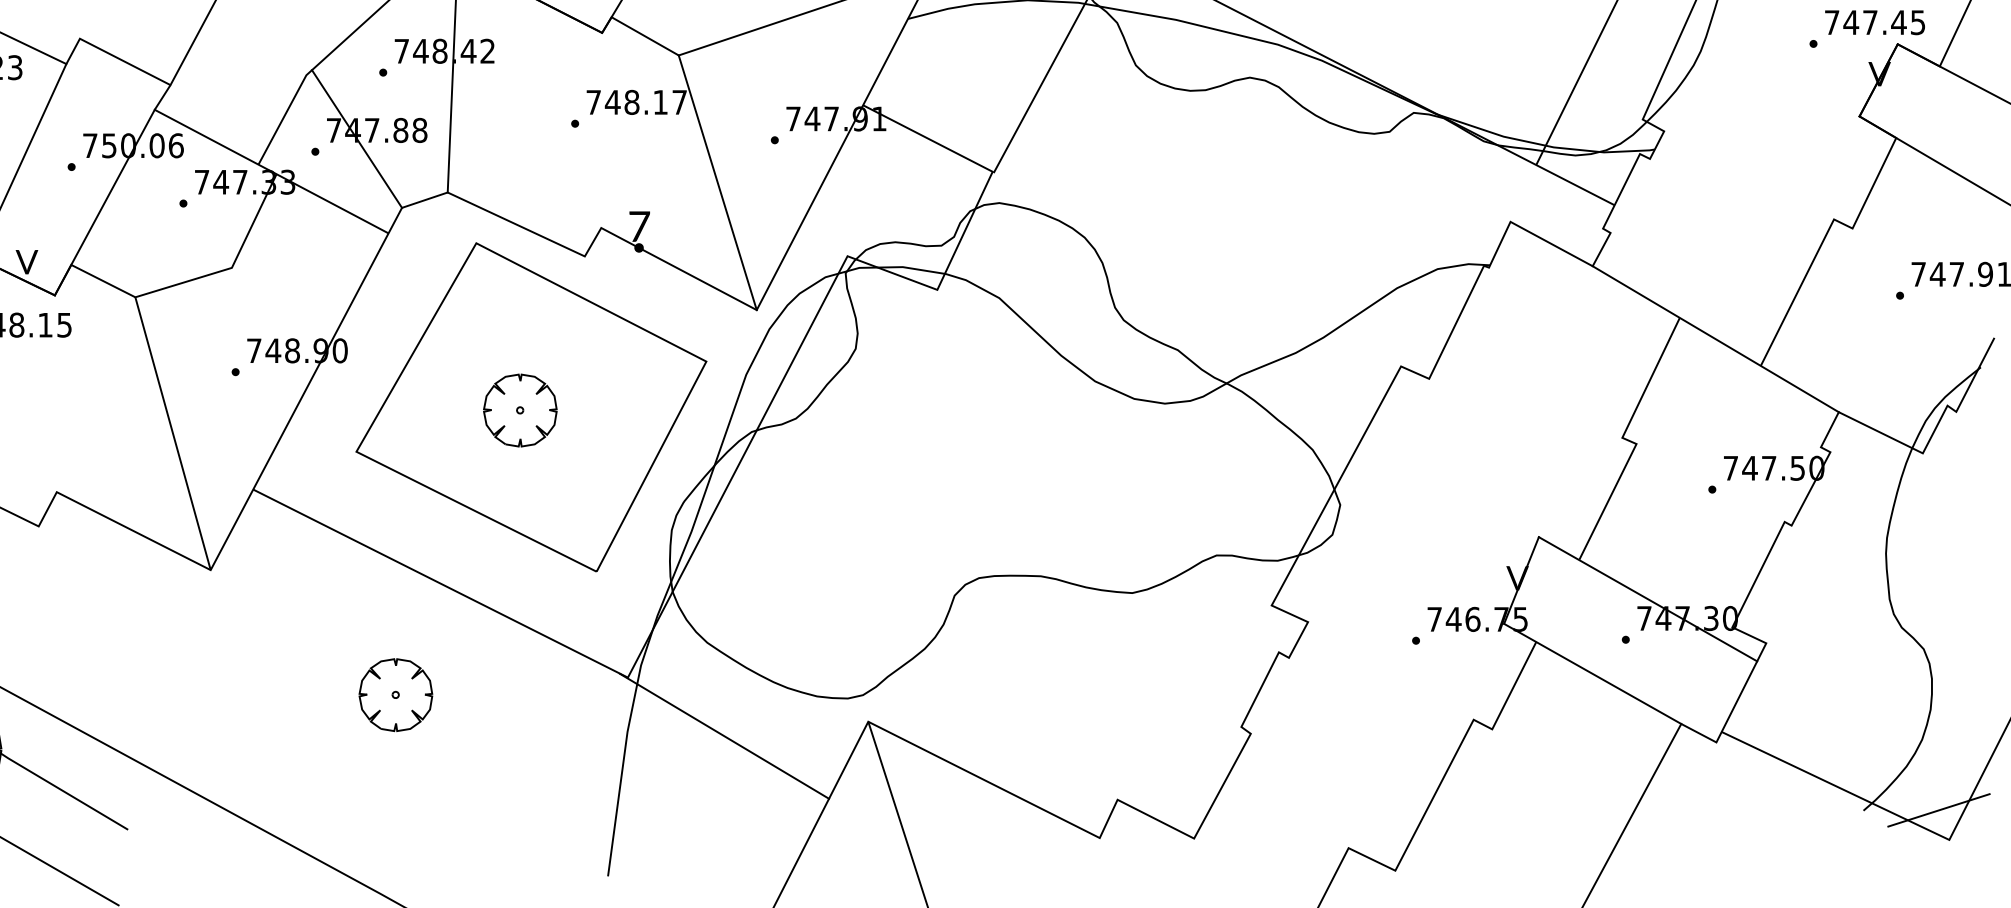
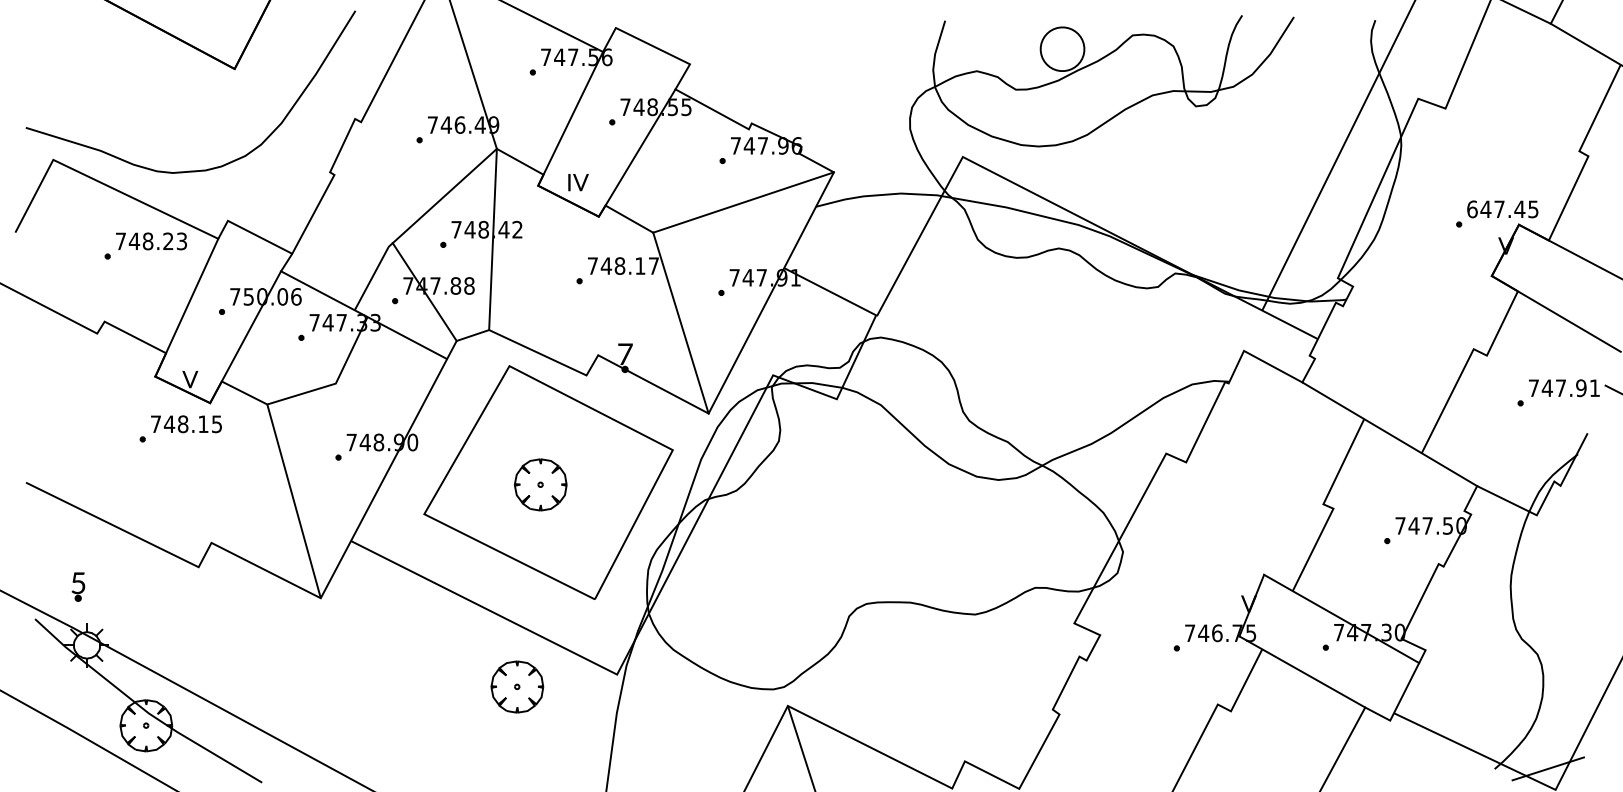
text: (1832, 22) -> (1472, 209), 747.45 -> 647.45
part: (396, 694) -> (517, 686), moved
line: (724, 735) -> (685, 715), removed

